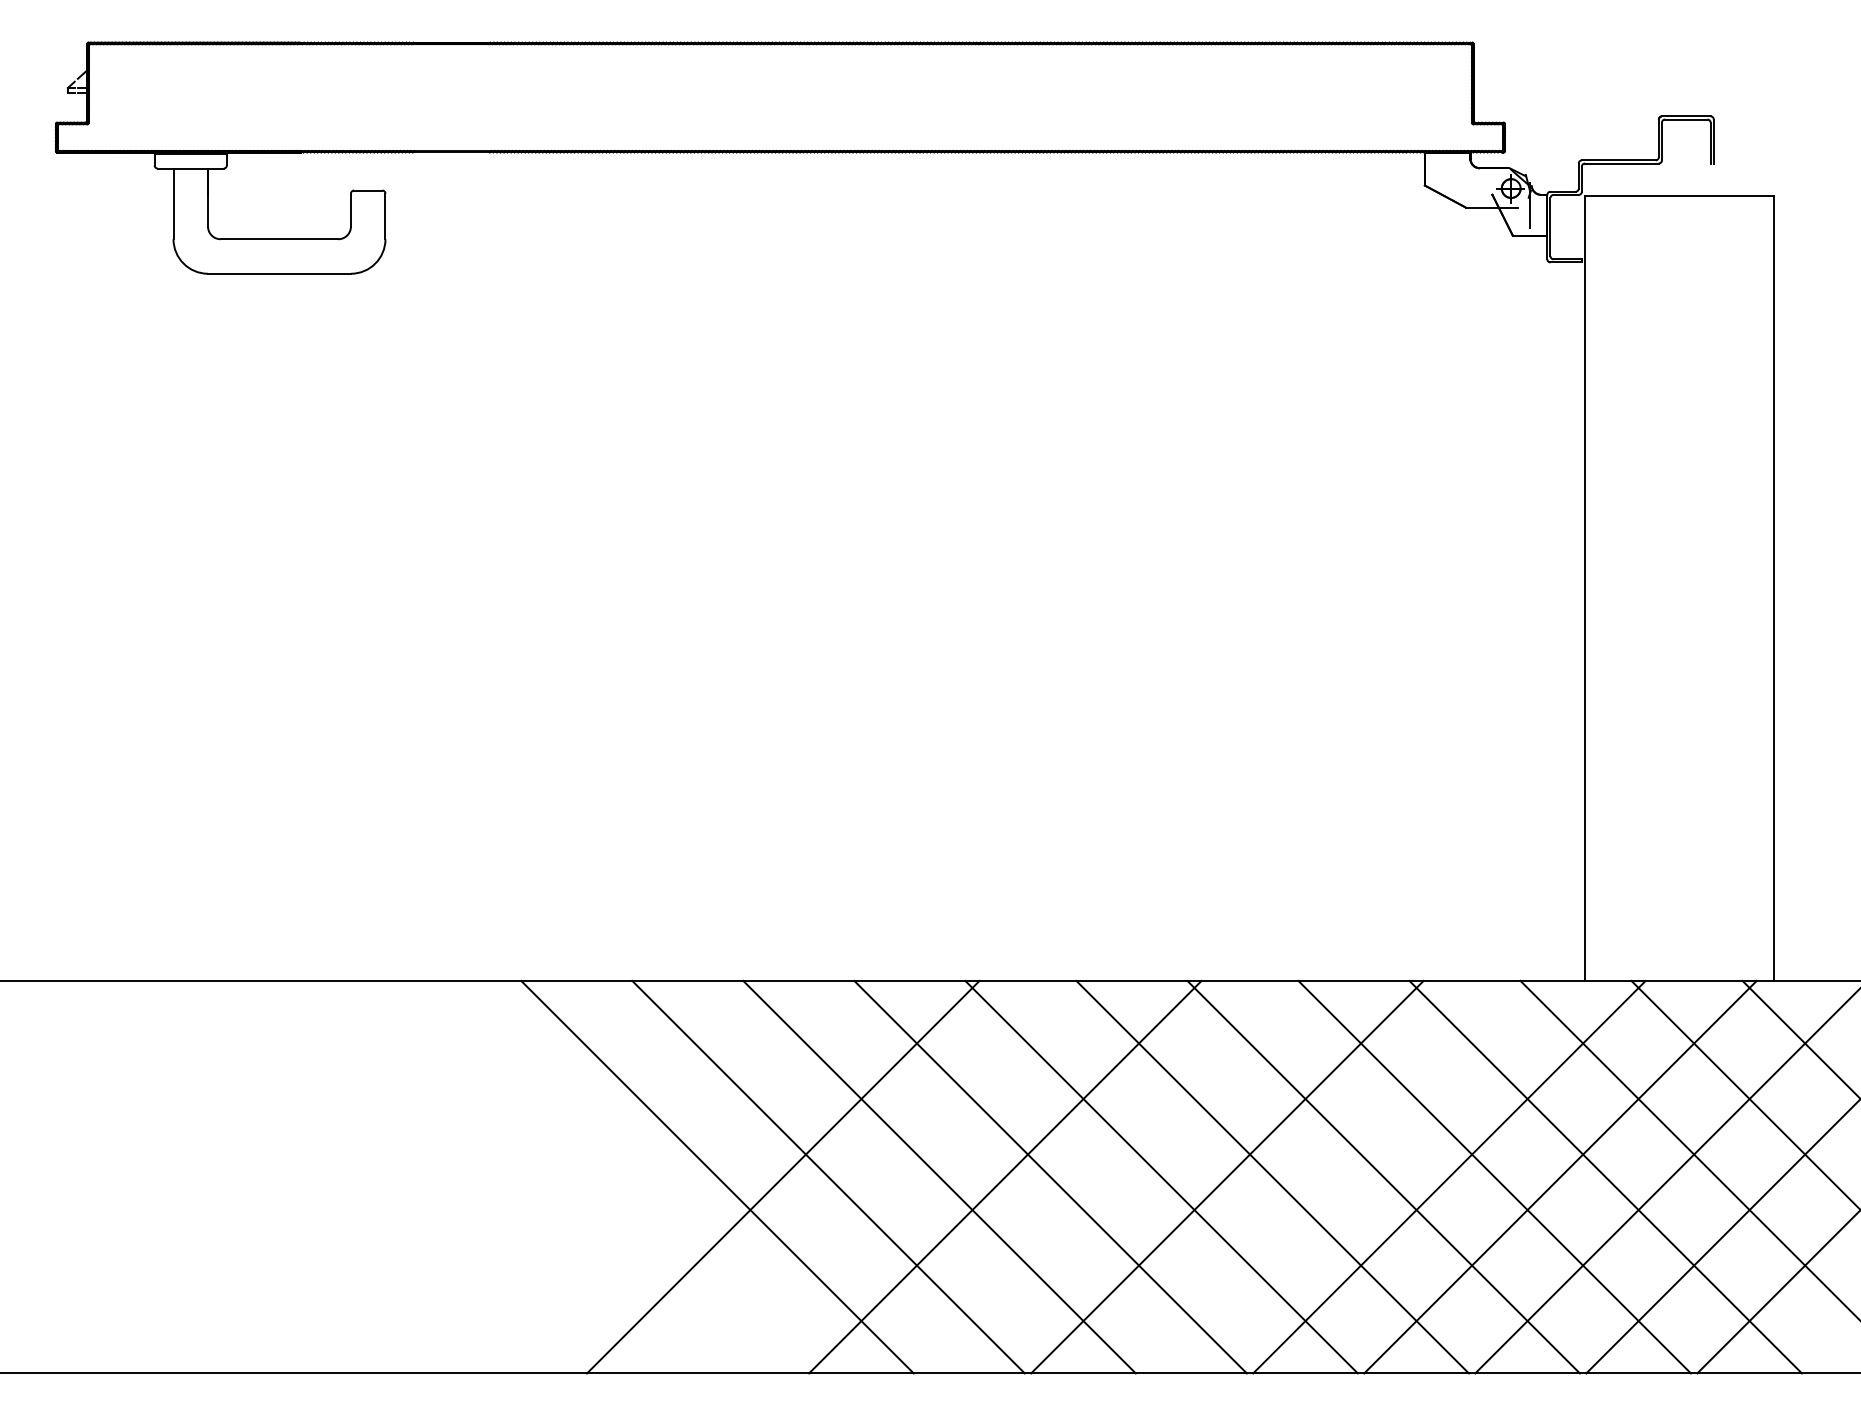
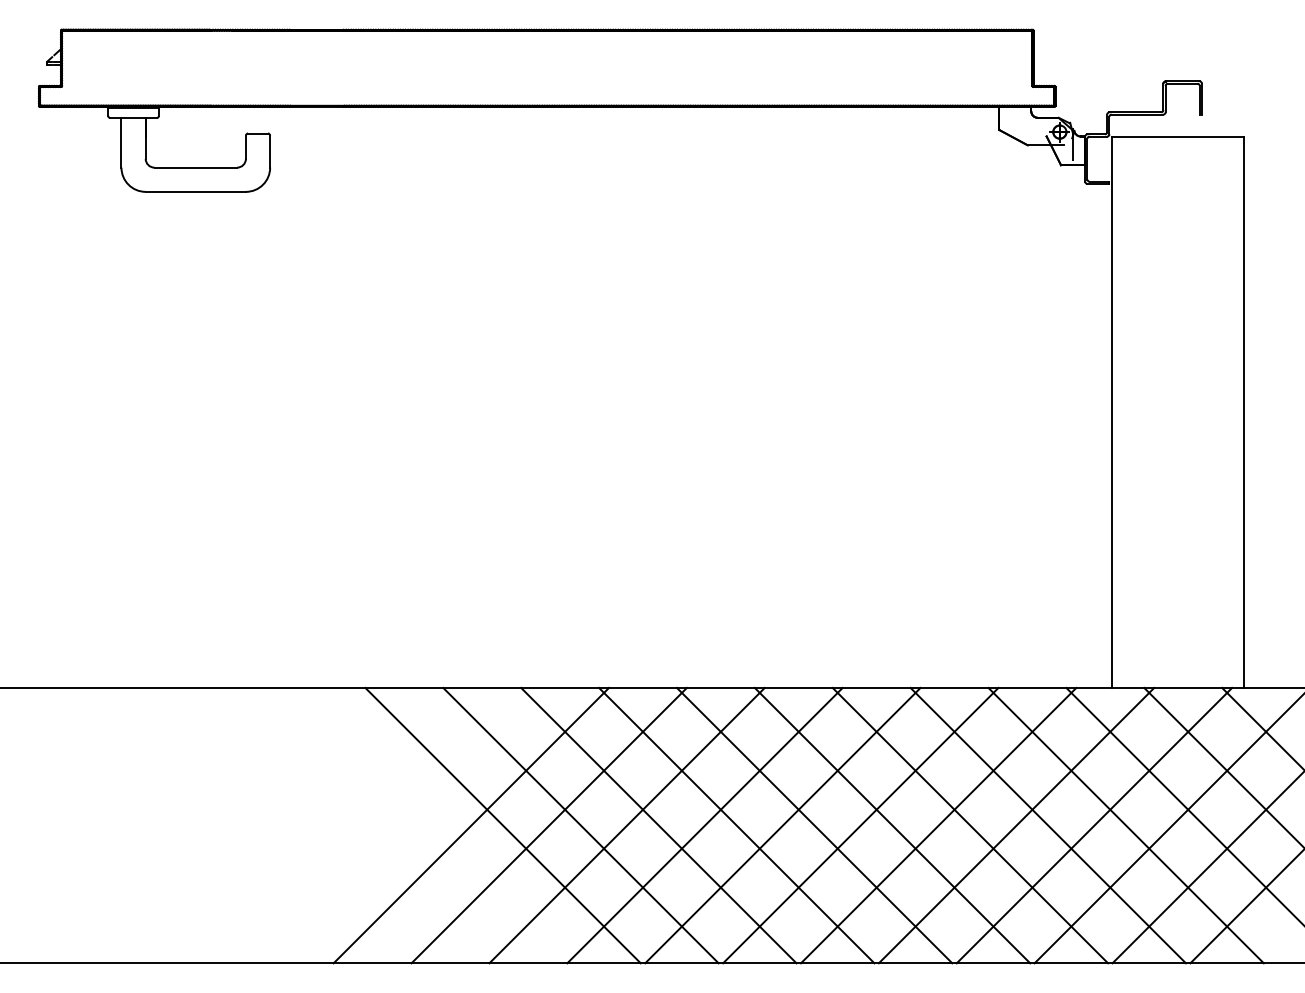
line: (671, 1176) -> (470, 825), added
line: (894, 1176) -> (627, 825), added
line: (1116, 1176) -> (782, 825), added
line: (1338, 1176) -> (938, 825), added

